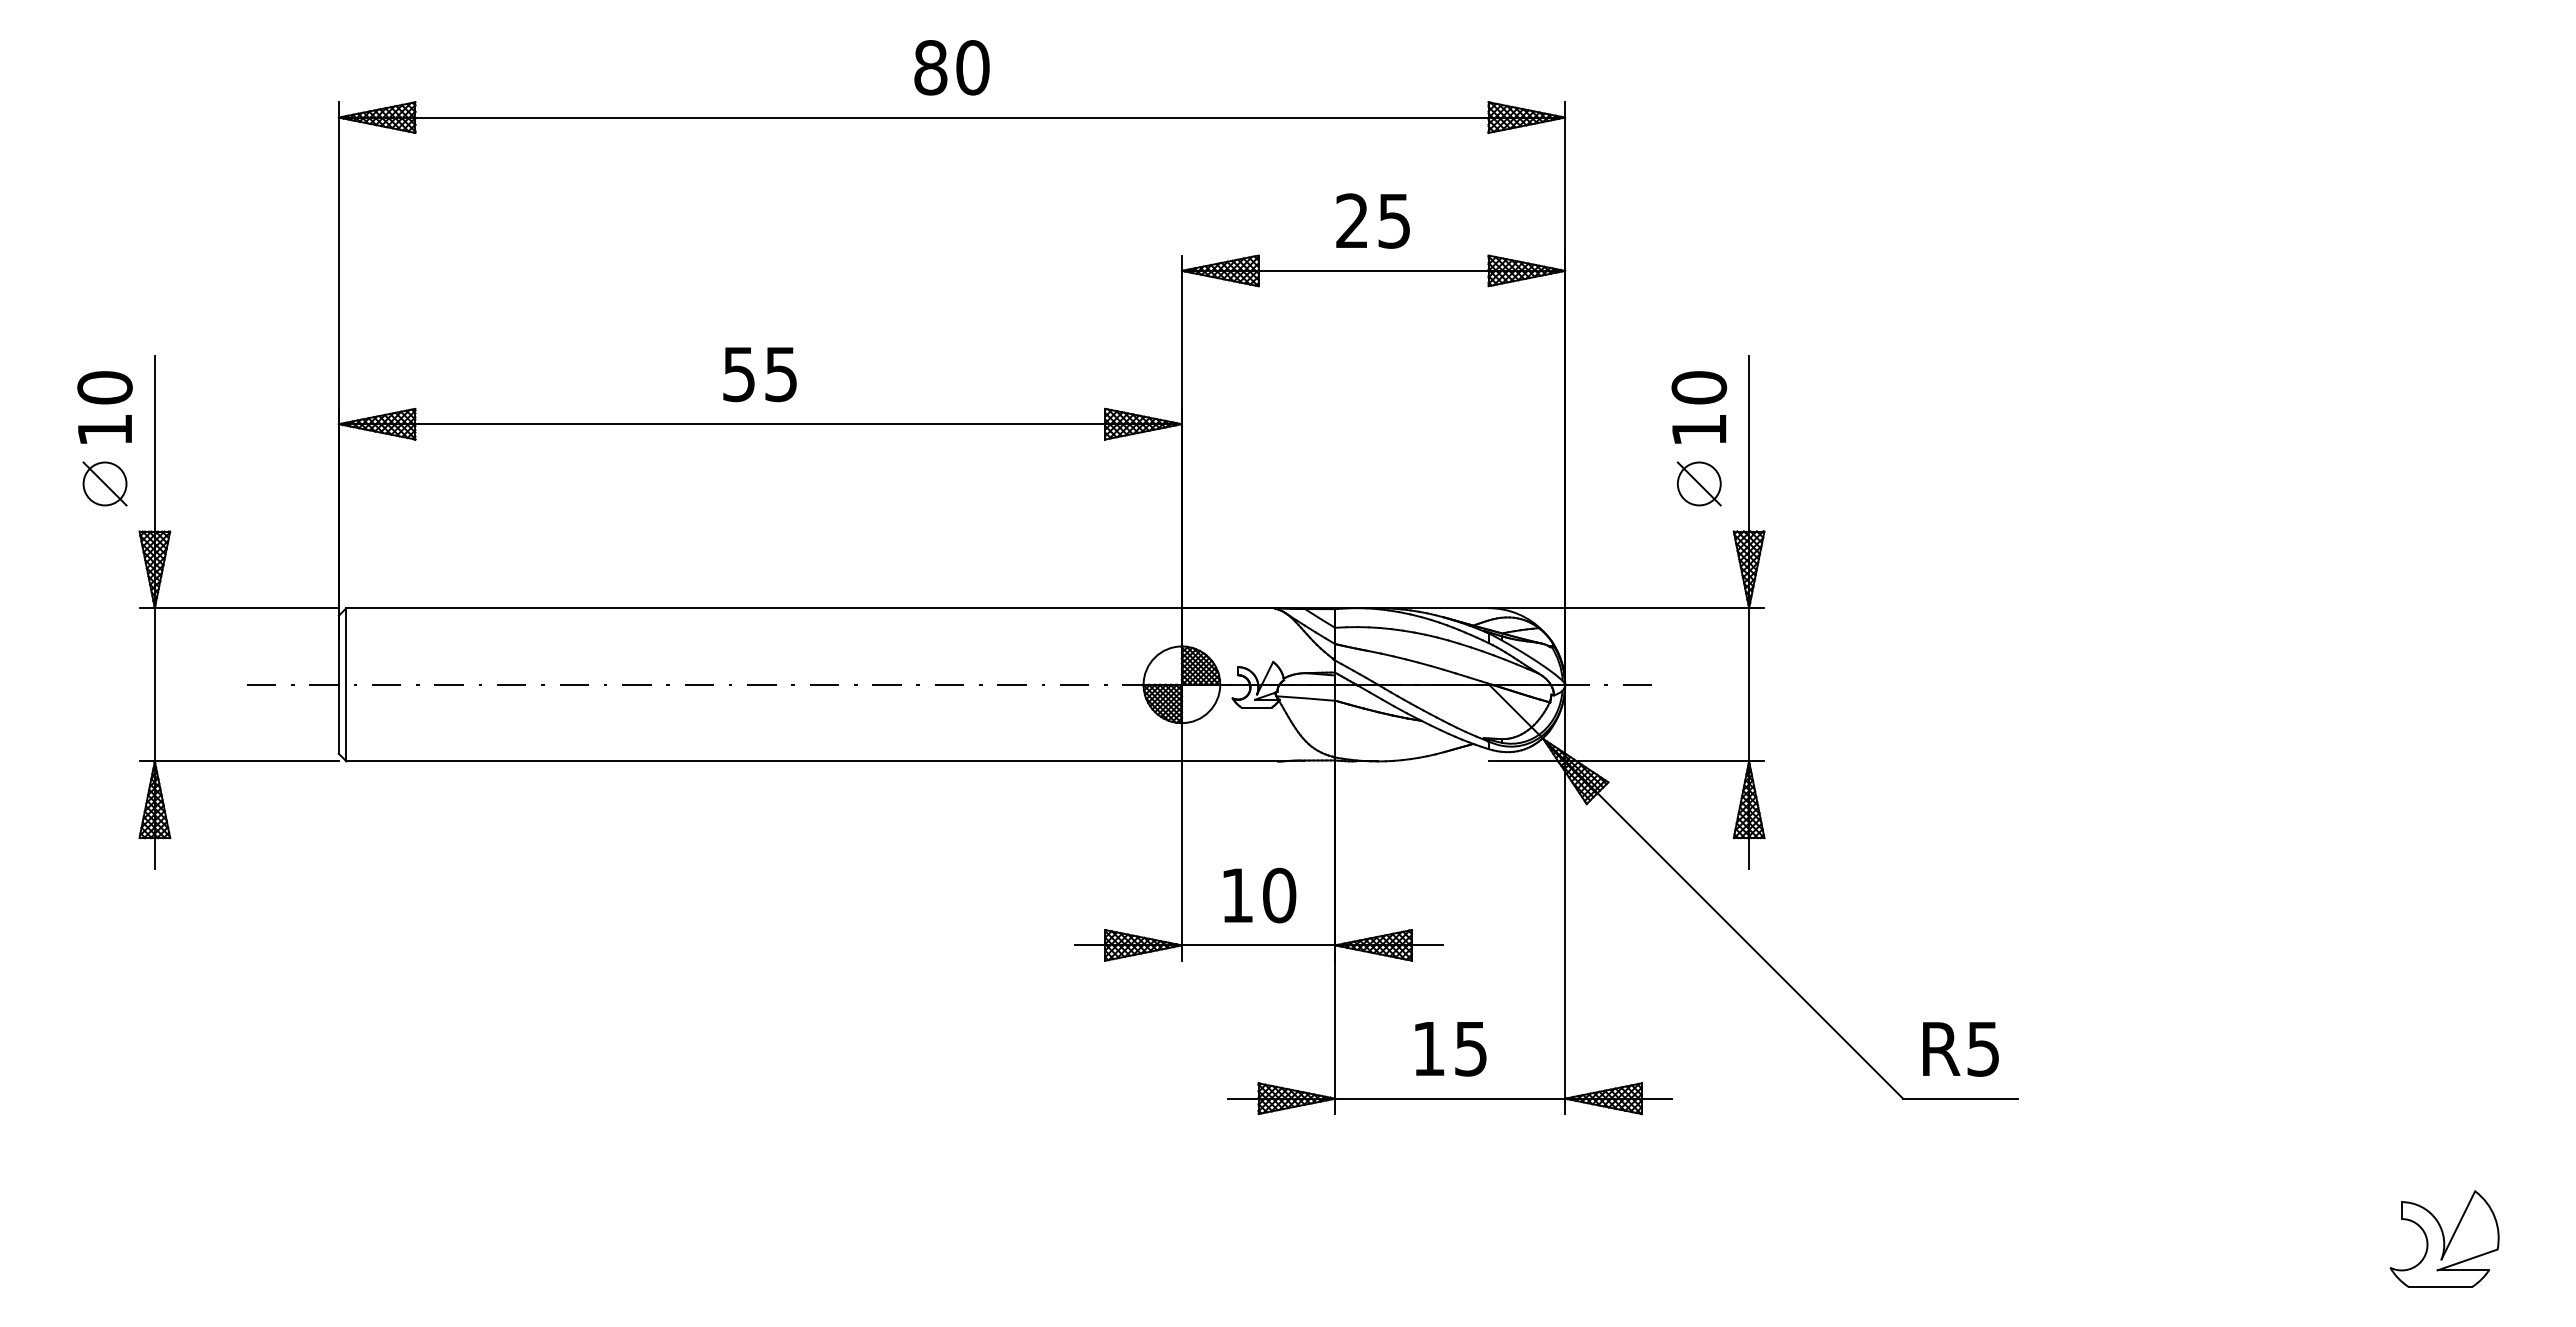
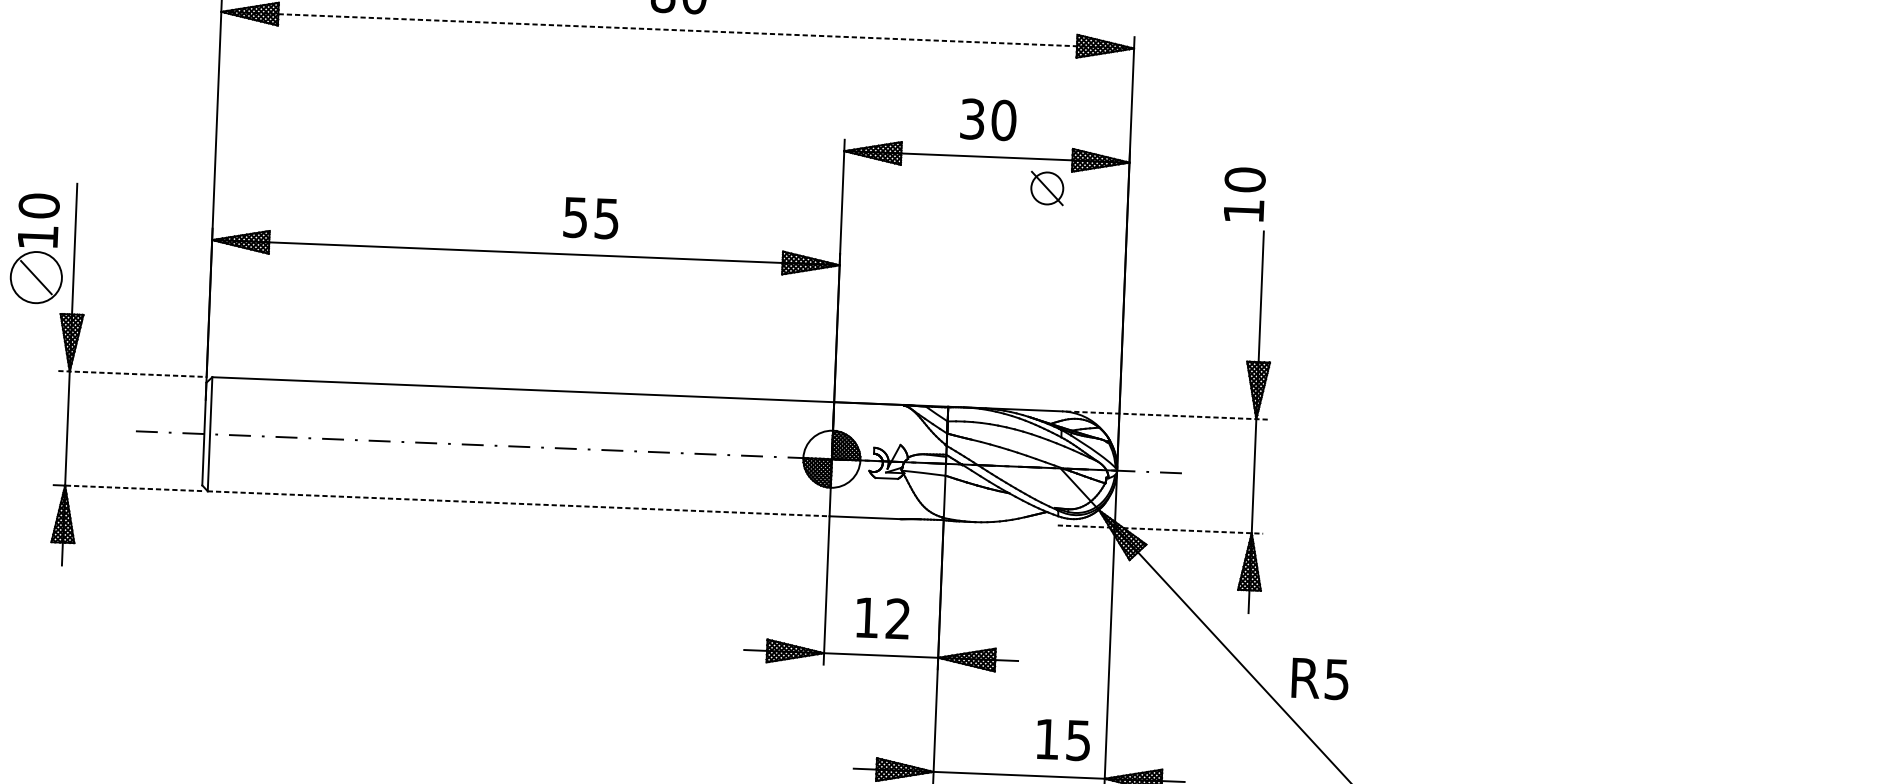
line: (952, 117) -> (678, 30), solid -> dashed
text: (1373, 220) -> (988, 119), 25 -> 30
text: (759, 374) -> (590, 218), moved
text: (1699, 407) -> (1244, 194), moved
circle: (104, 483) -> (35, 277), size x1.6
part: (1698, 483) -> (1046, 188), moved
line: (239, 608) -> (132, 374), solid -> dashed
line: (1626, 608) -> (1165, 415), solid -> dashed
line: (246, 761) -> (133, 488), solid -> dashed
line: (764, 761) -> (518, 503), solid -> dashed
line: (1626, 761) -> (1160, 529), solid -> dashed
text: (1279, 895) -> (898, 618), 10 -> 12
text: (1450, 1049) -> (1063, 740), moved
text: (1960, 1049) -> (1319, 679), moved

